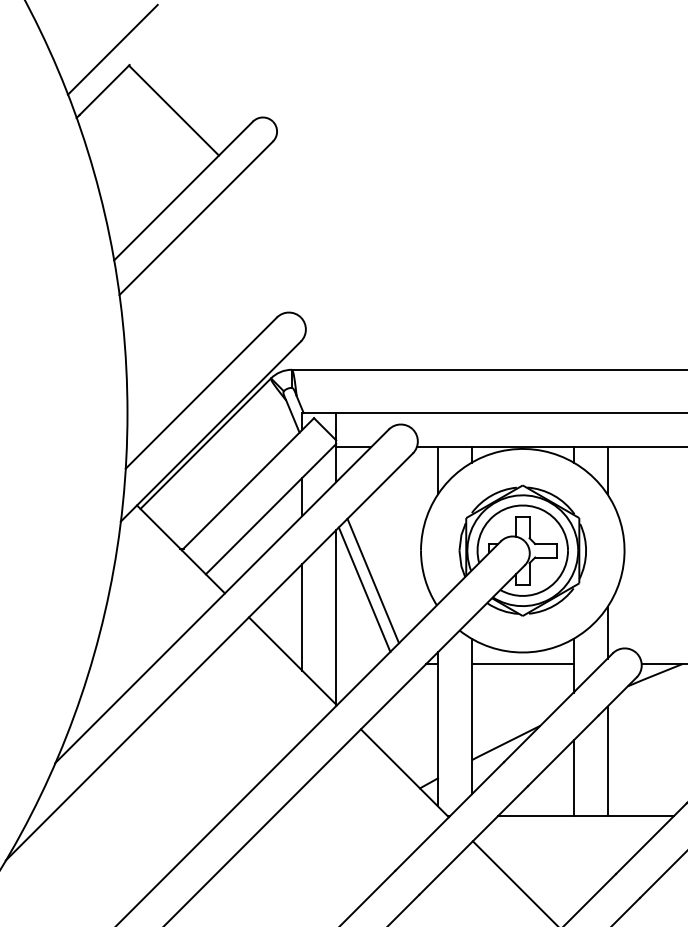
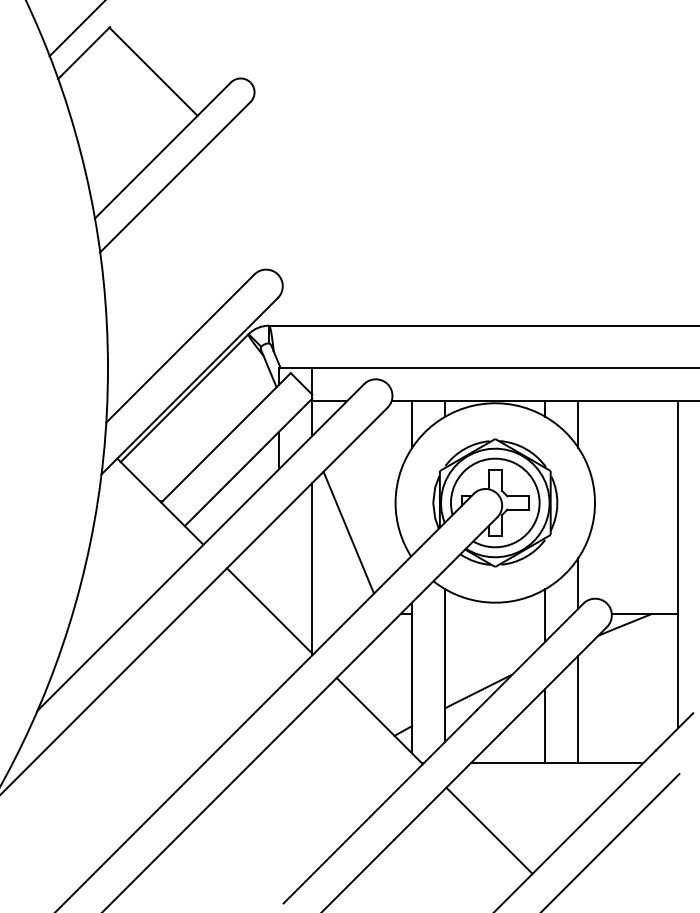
line: (364, 590) -> (340, 541), removed
line: (302, 617) -> (279, 568), removed
line: (522, 663) -> (495, 613), removed

